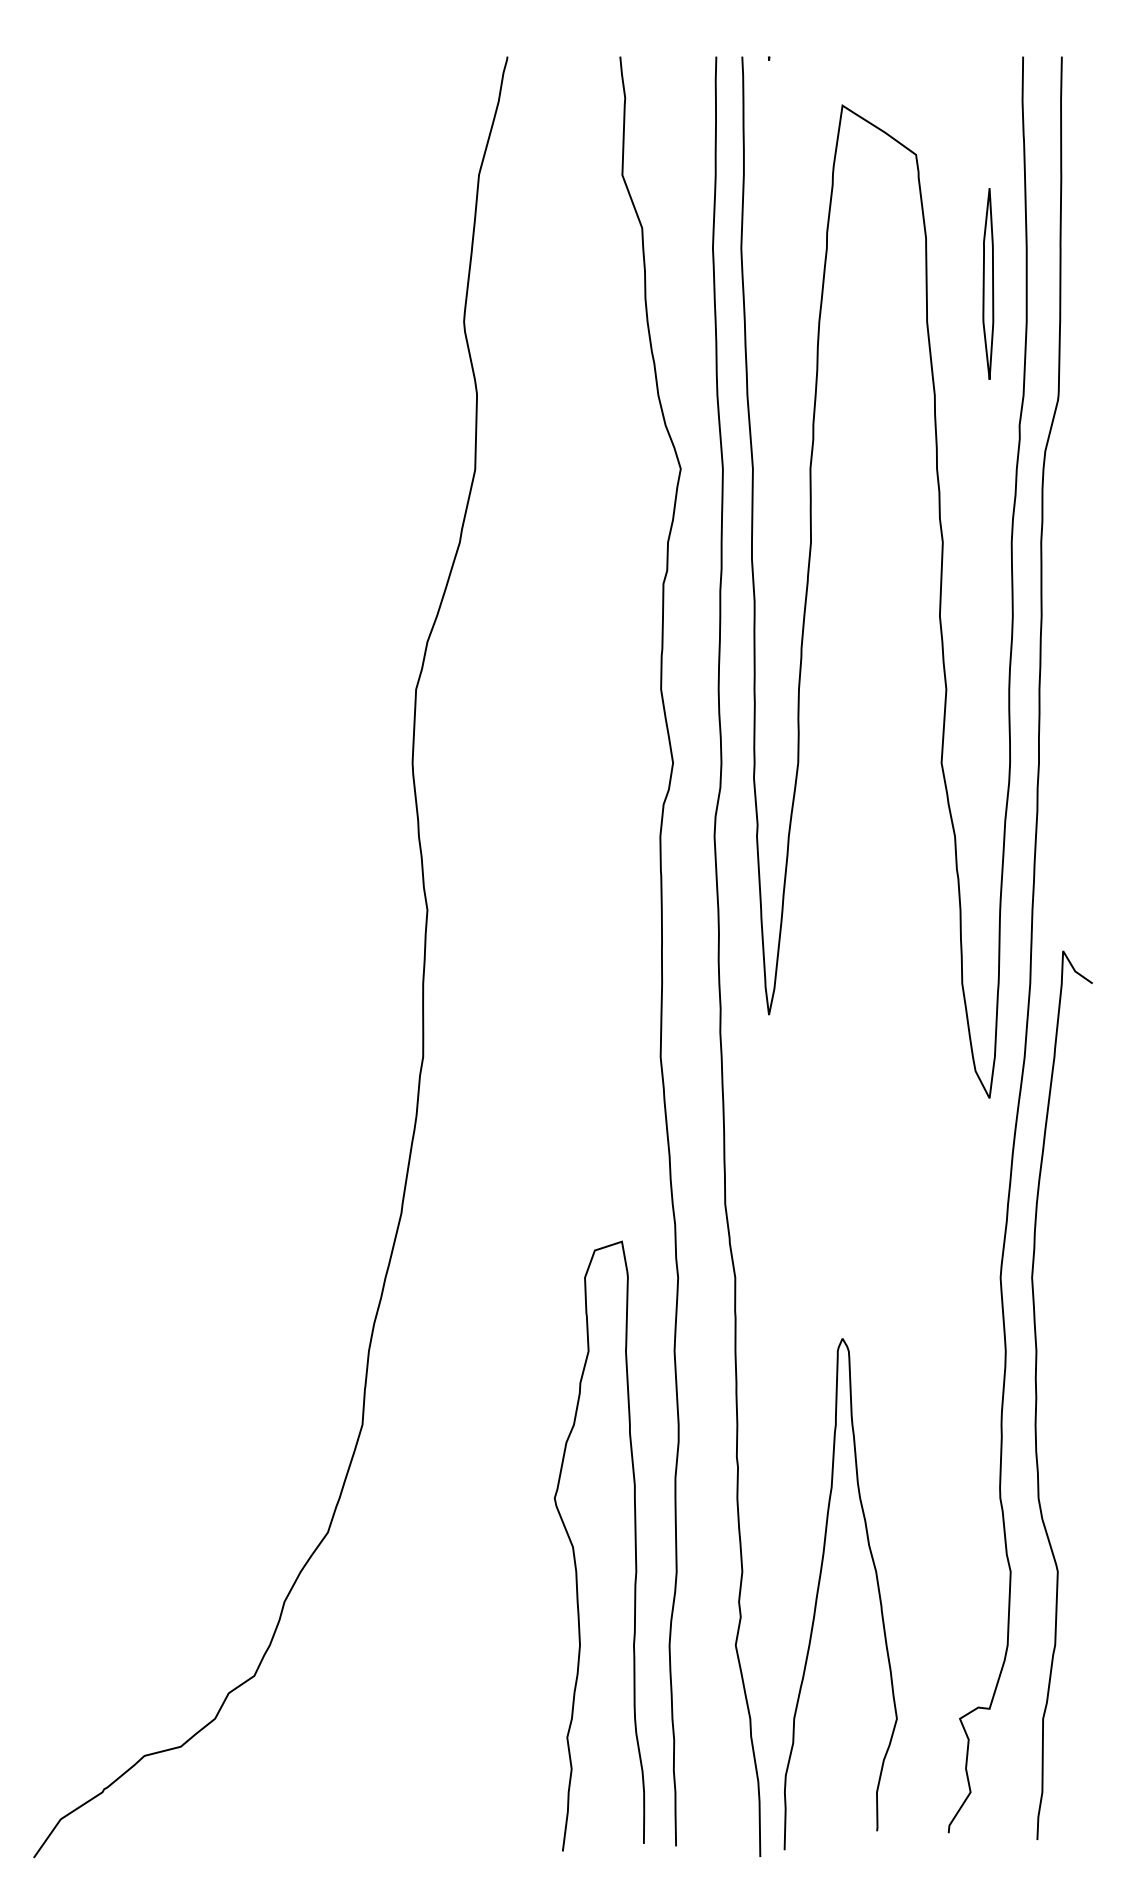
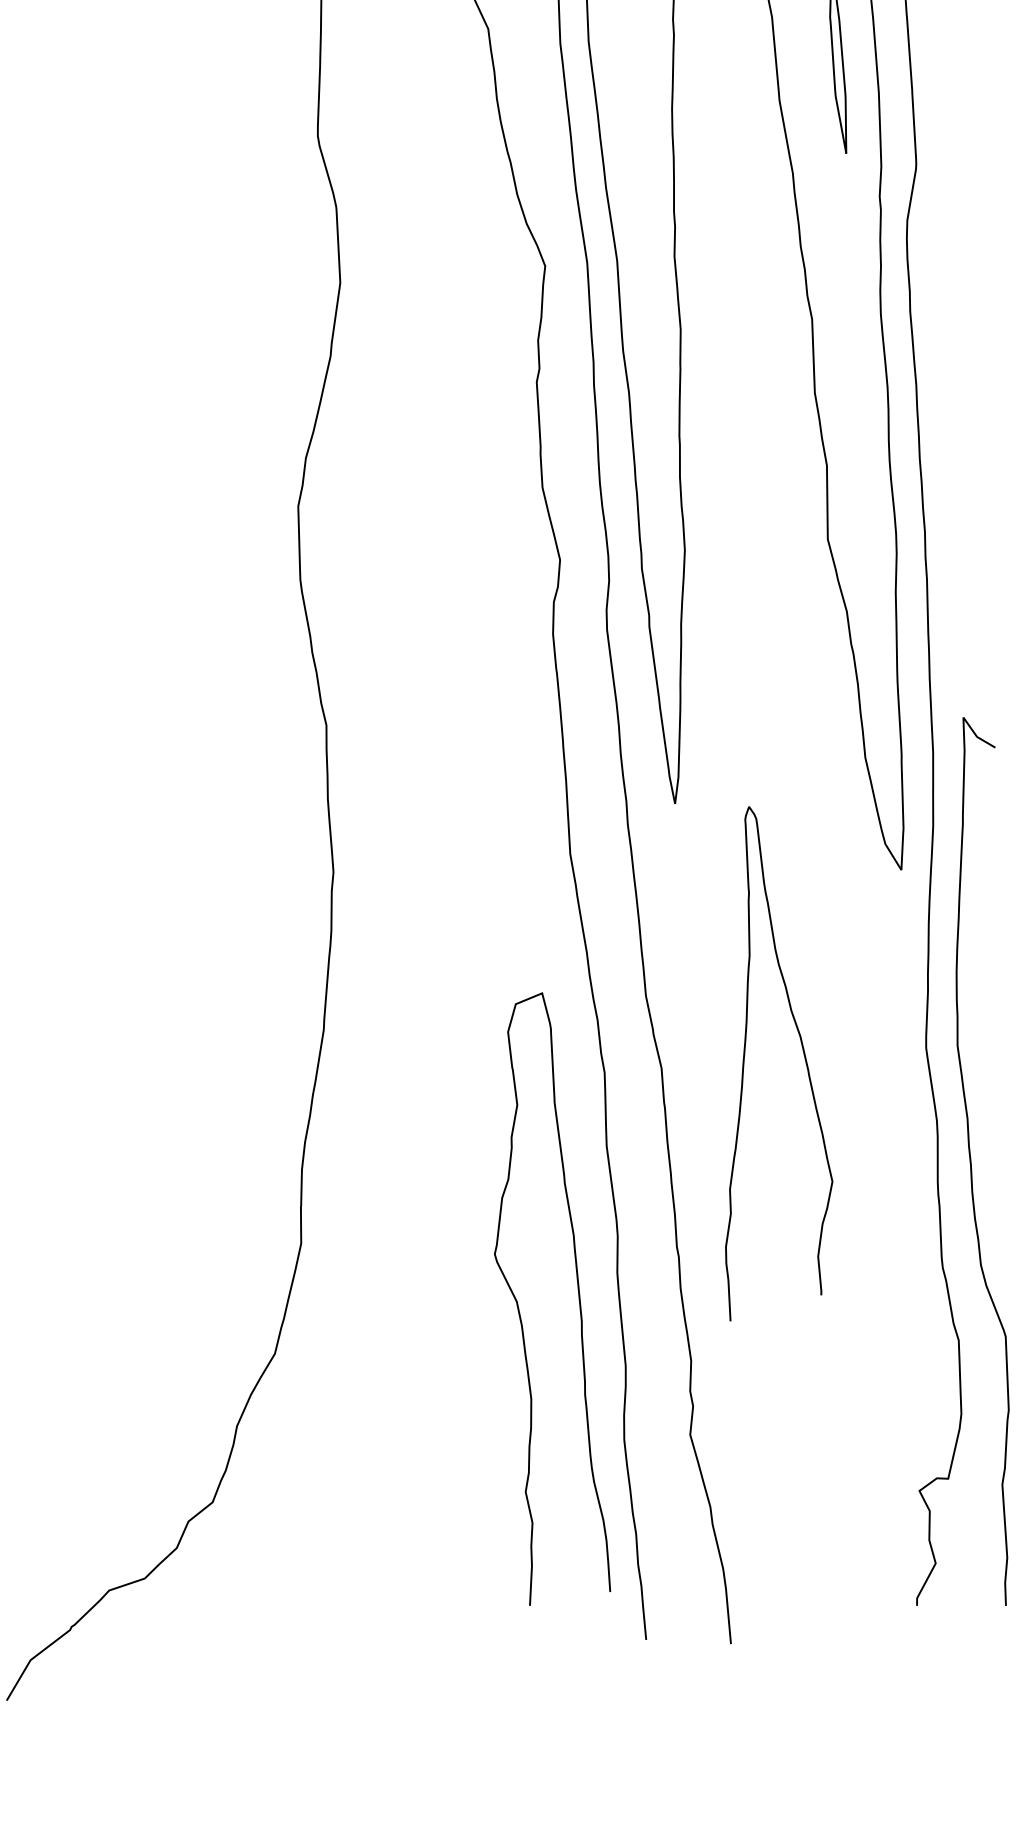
curve: (574, 1548) -> (518, 1302), moved
curve: (819, 1588) -> (745, 1057), moved

